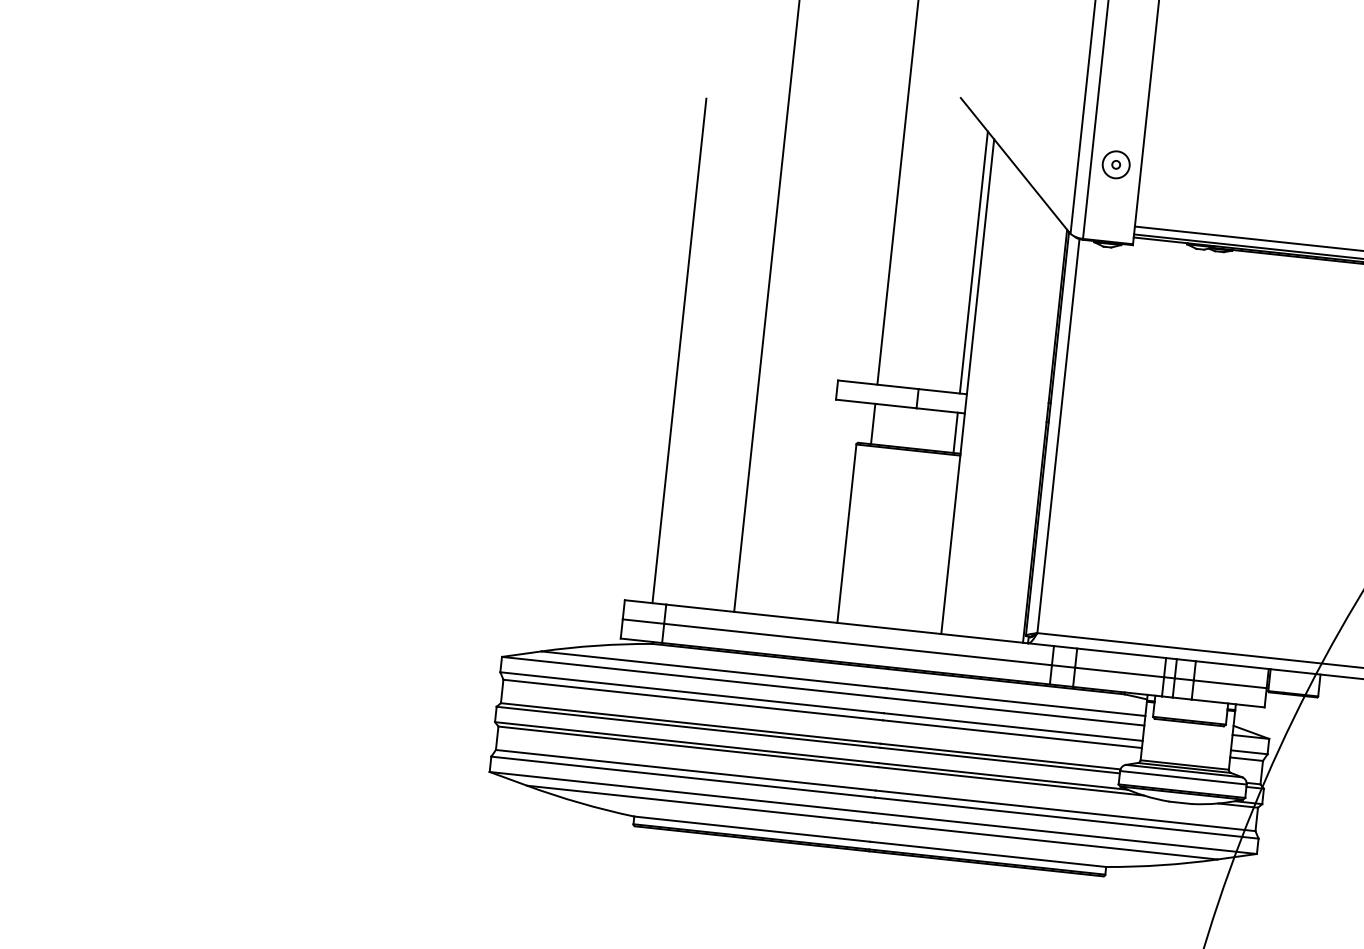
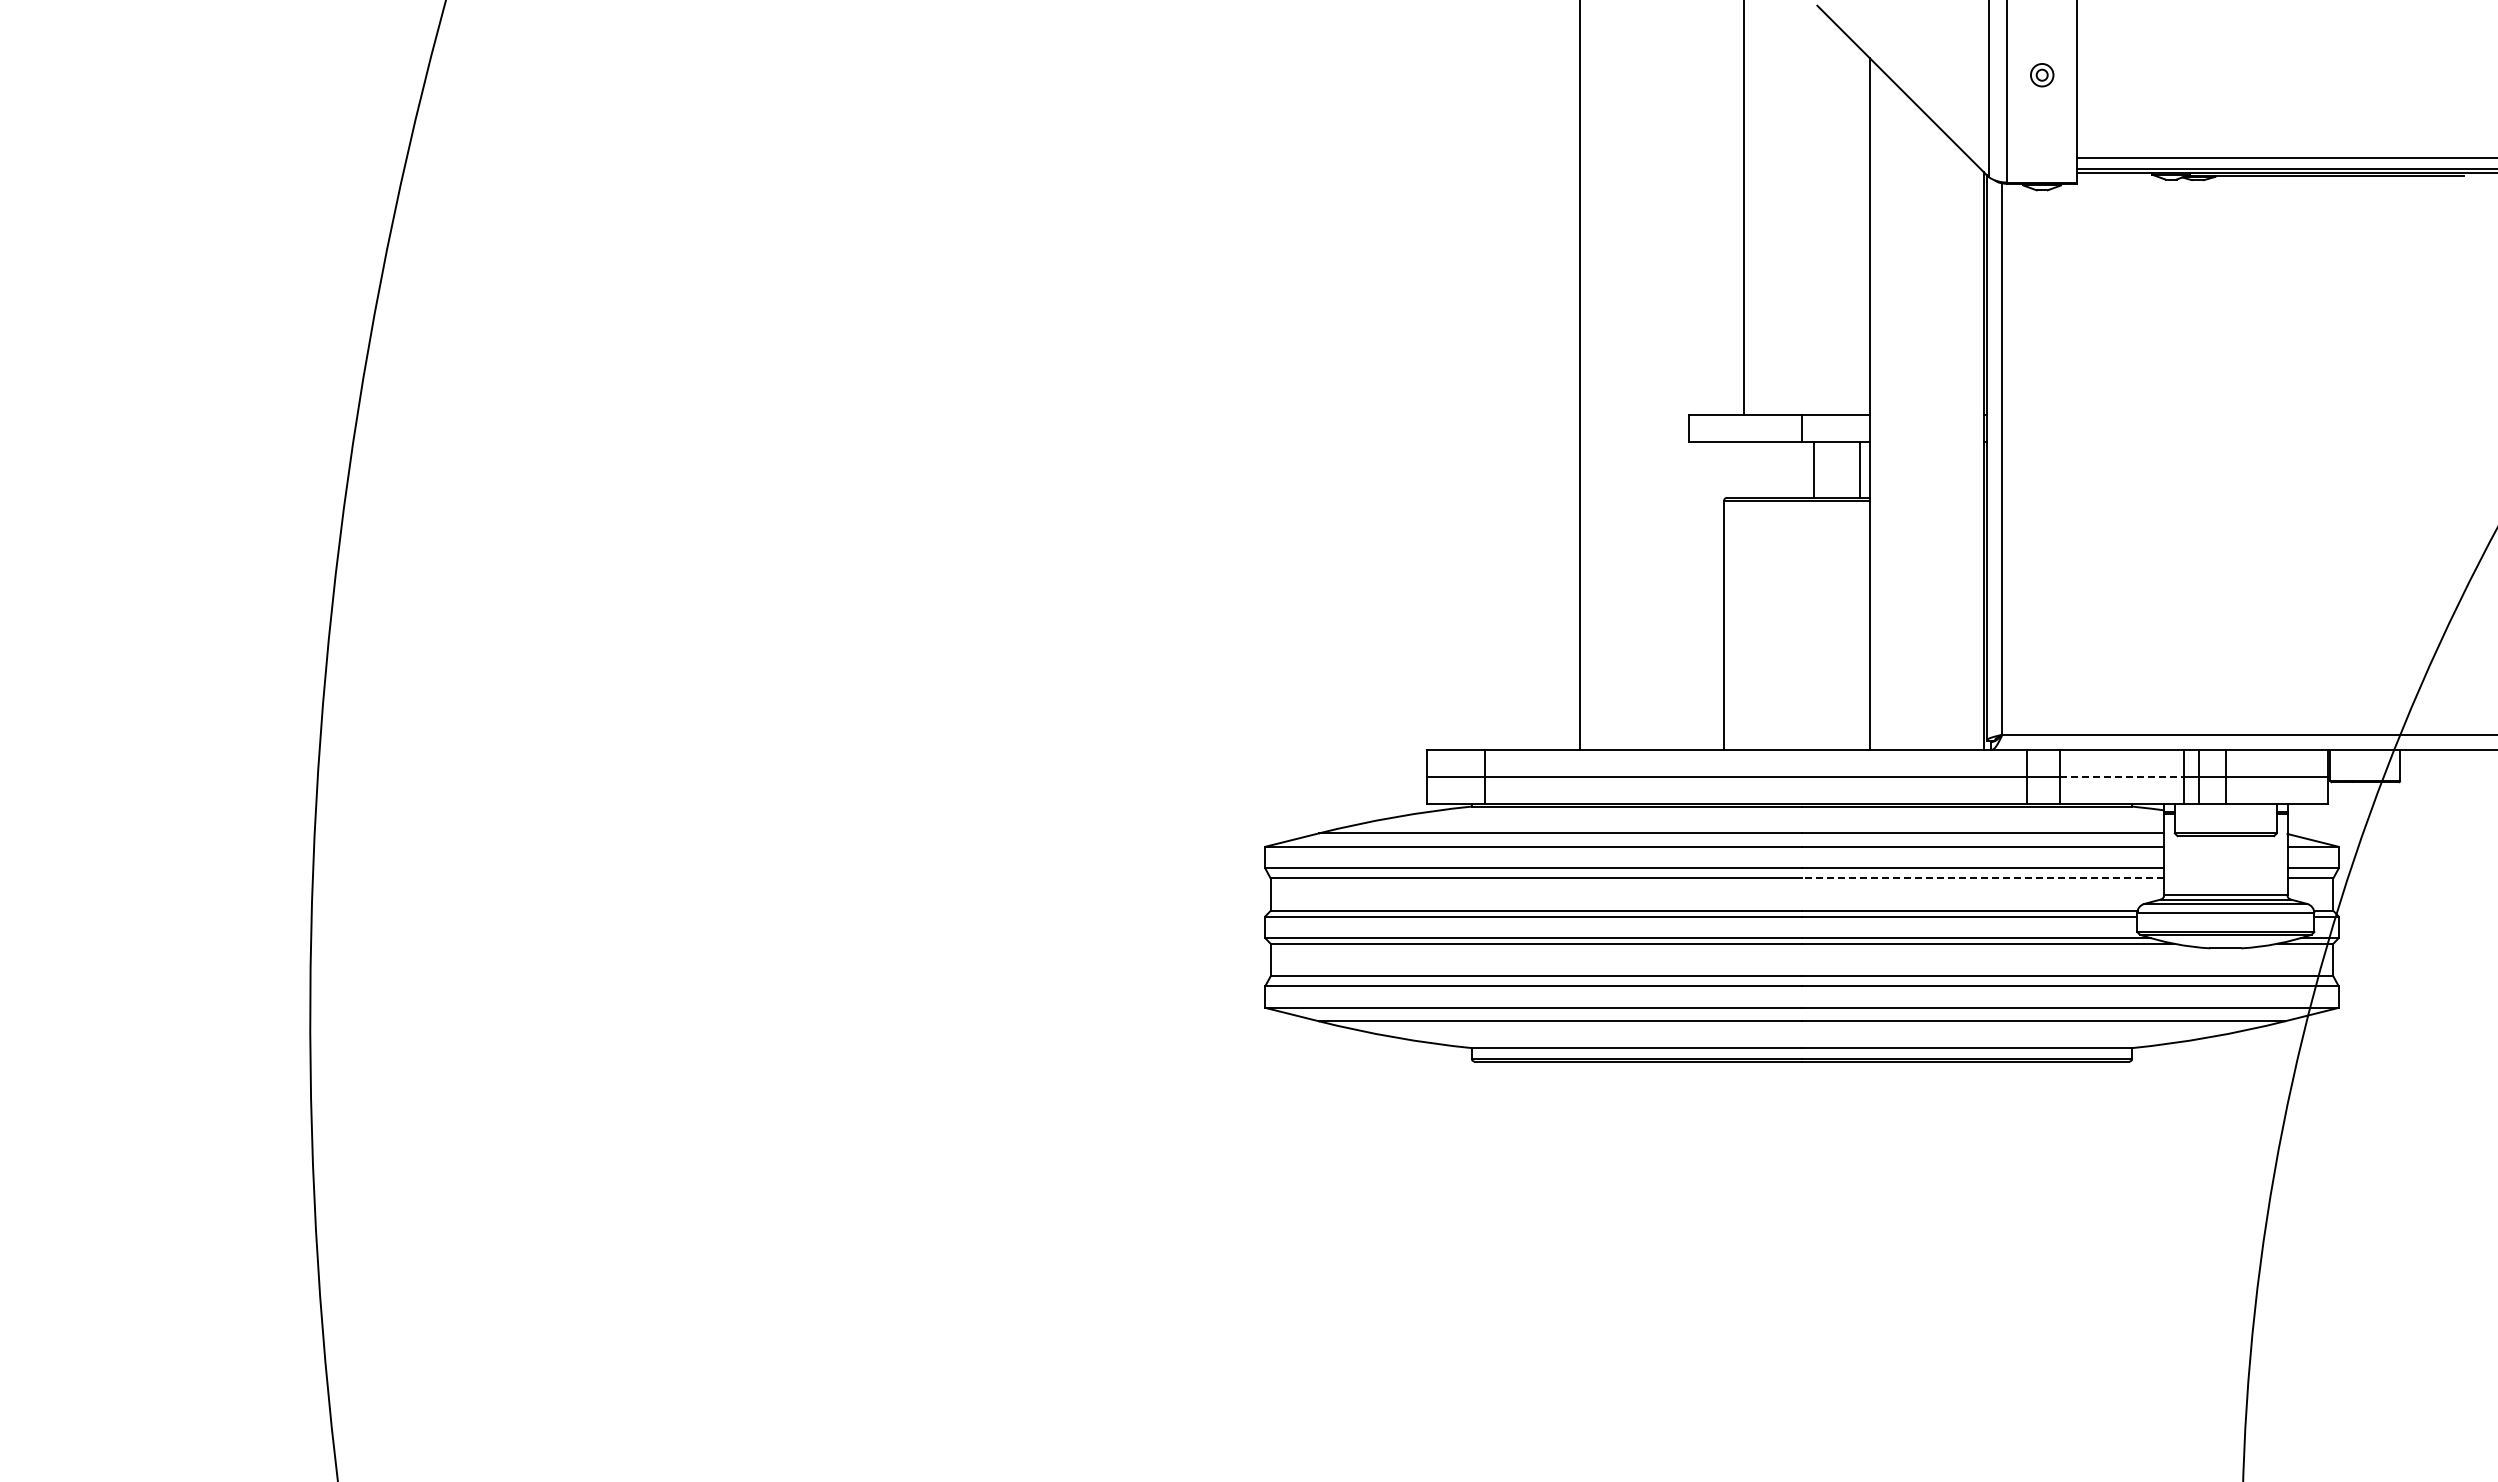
circle: (1116, 165) -> (2042, 75), size x0.6
line: (973, 262) -> (1859, 231), removed
line: (679, 351) -> (1465, 397), removed
line: (873, 423) -> (1814, 469), moved
line: (1119, 672) -> (2122, 777), solid -> dashed
line: (1012, 734) -> (1982, 878), solid -> dashed

